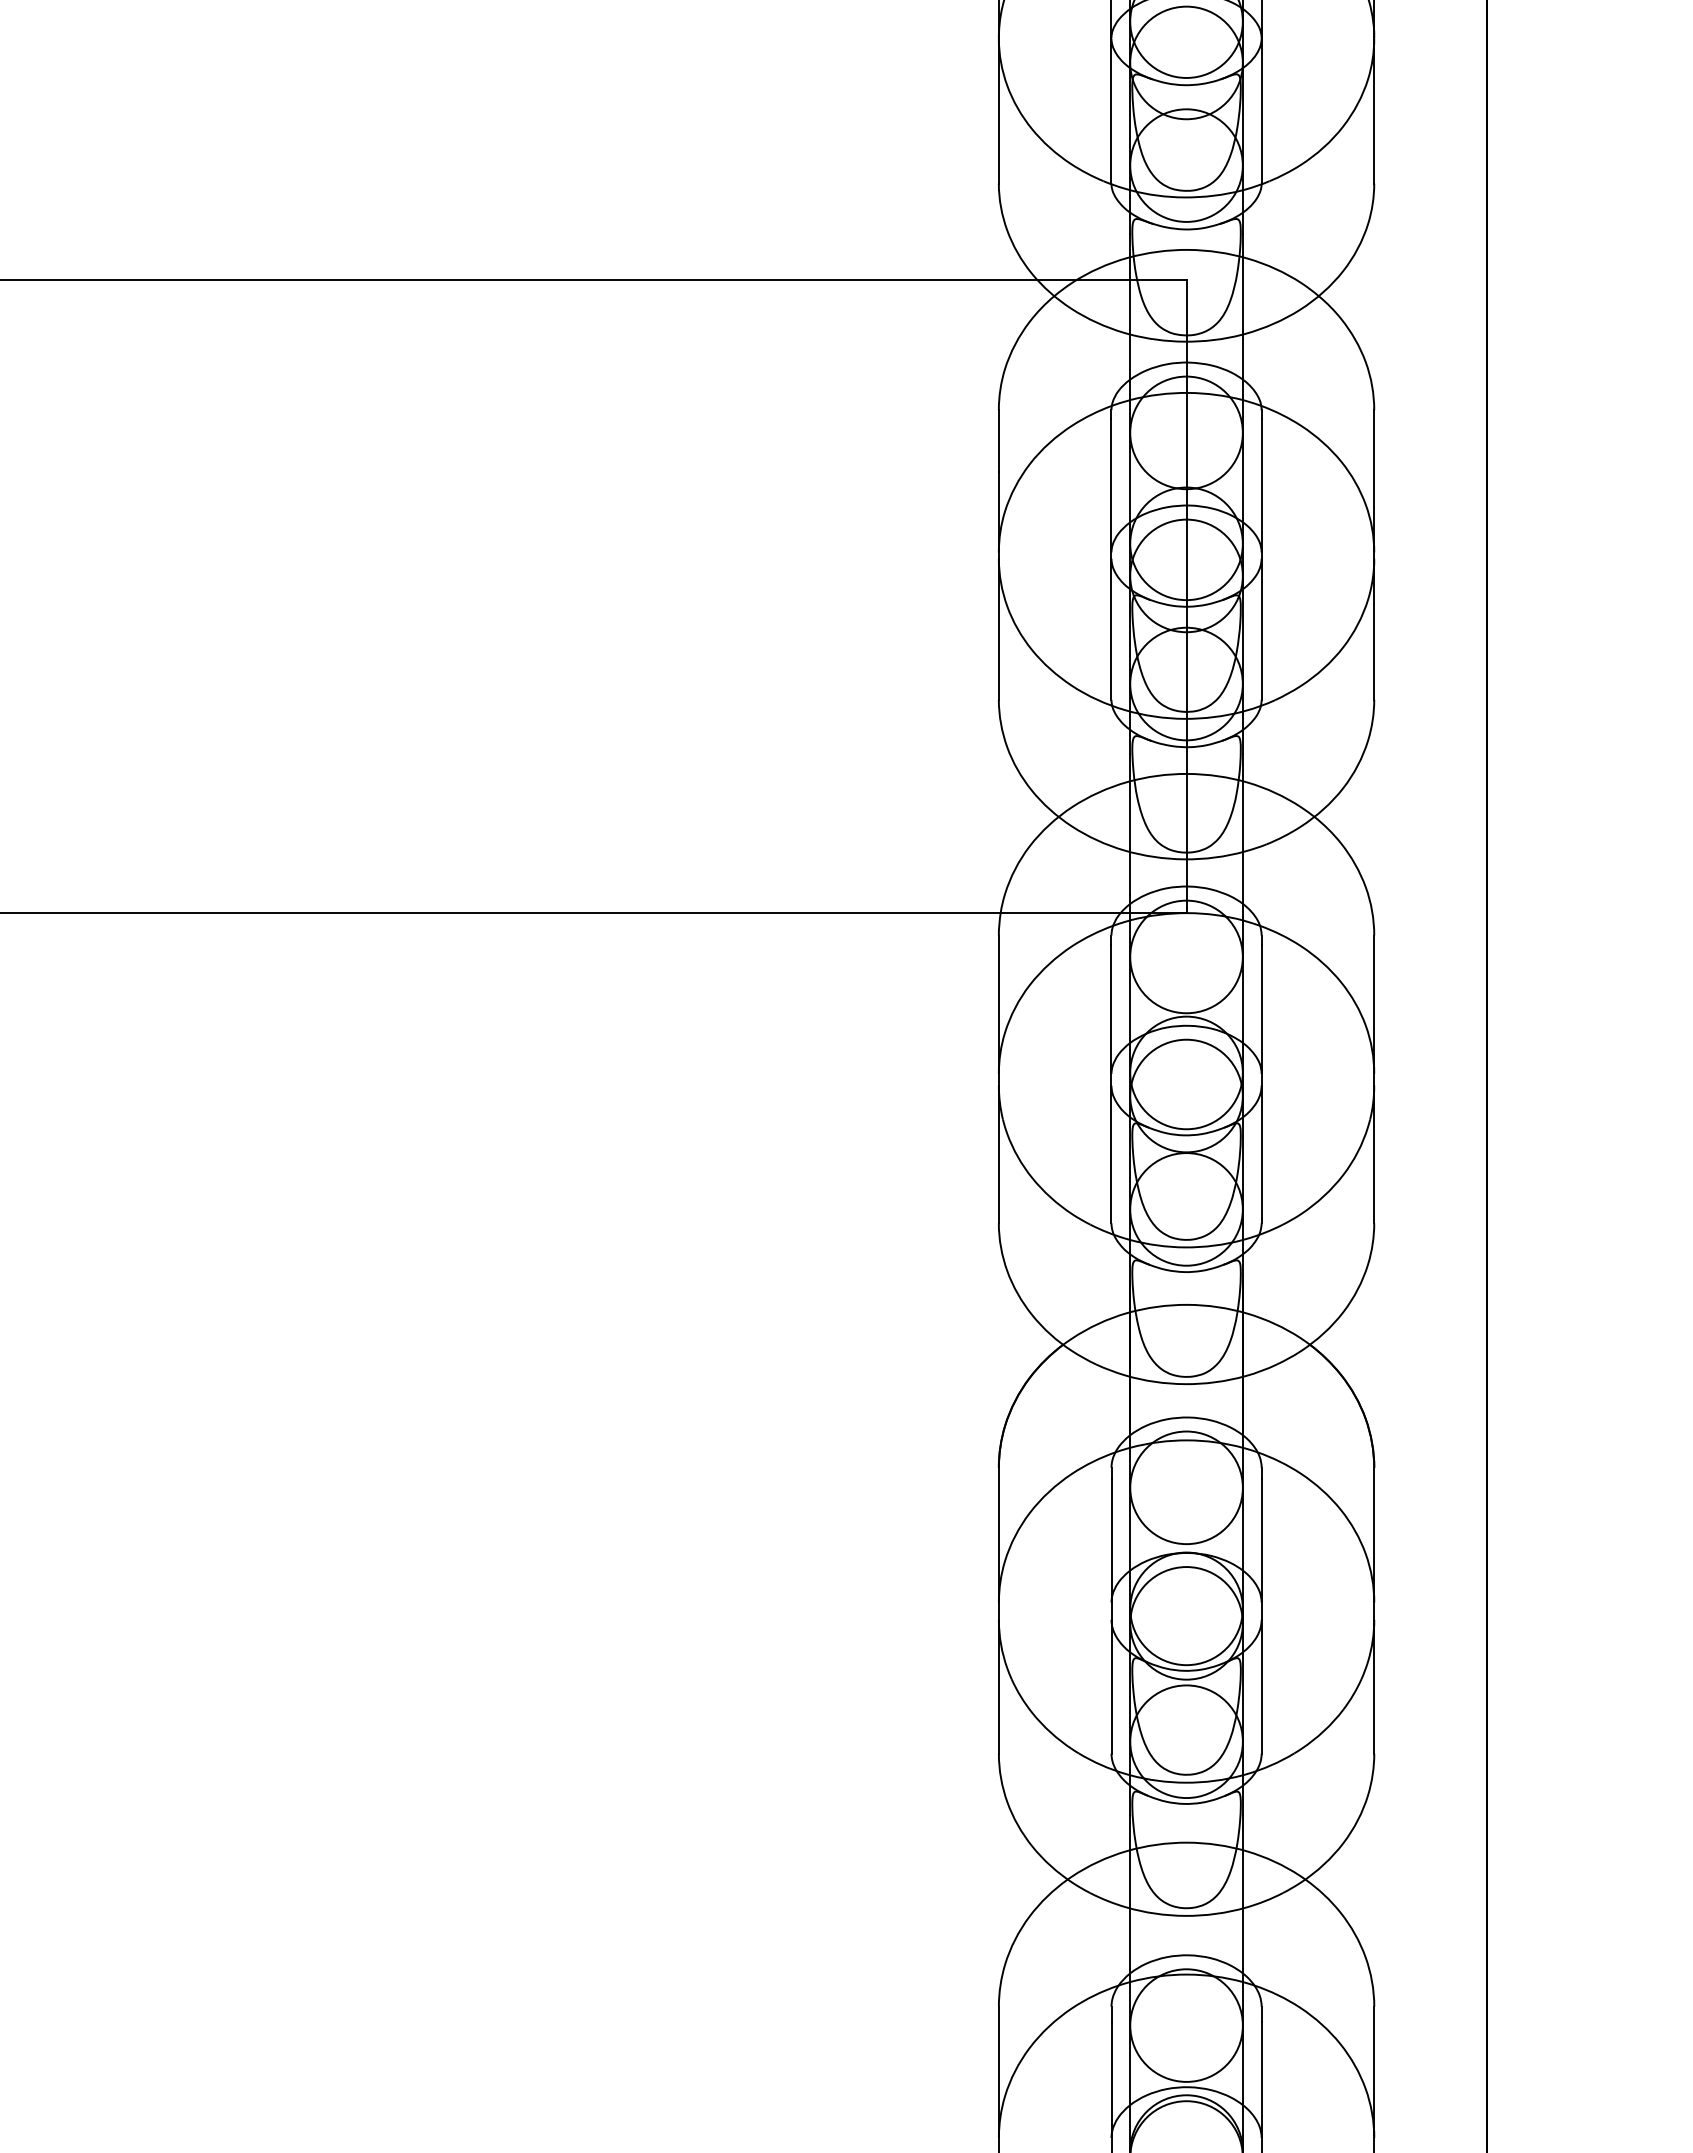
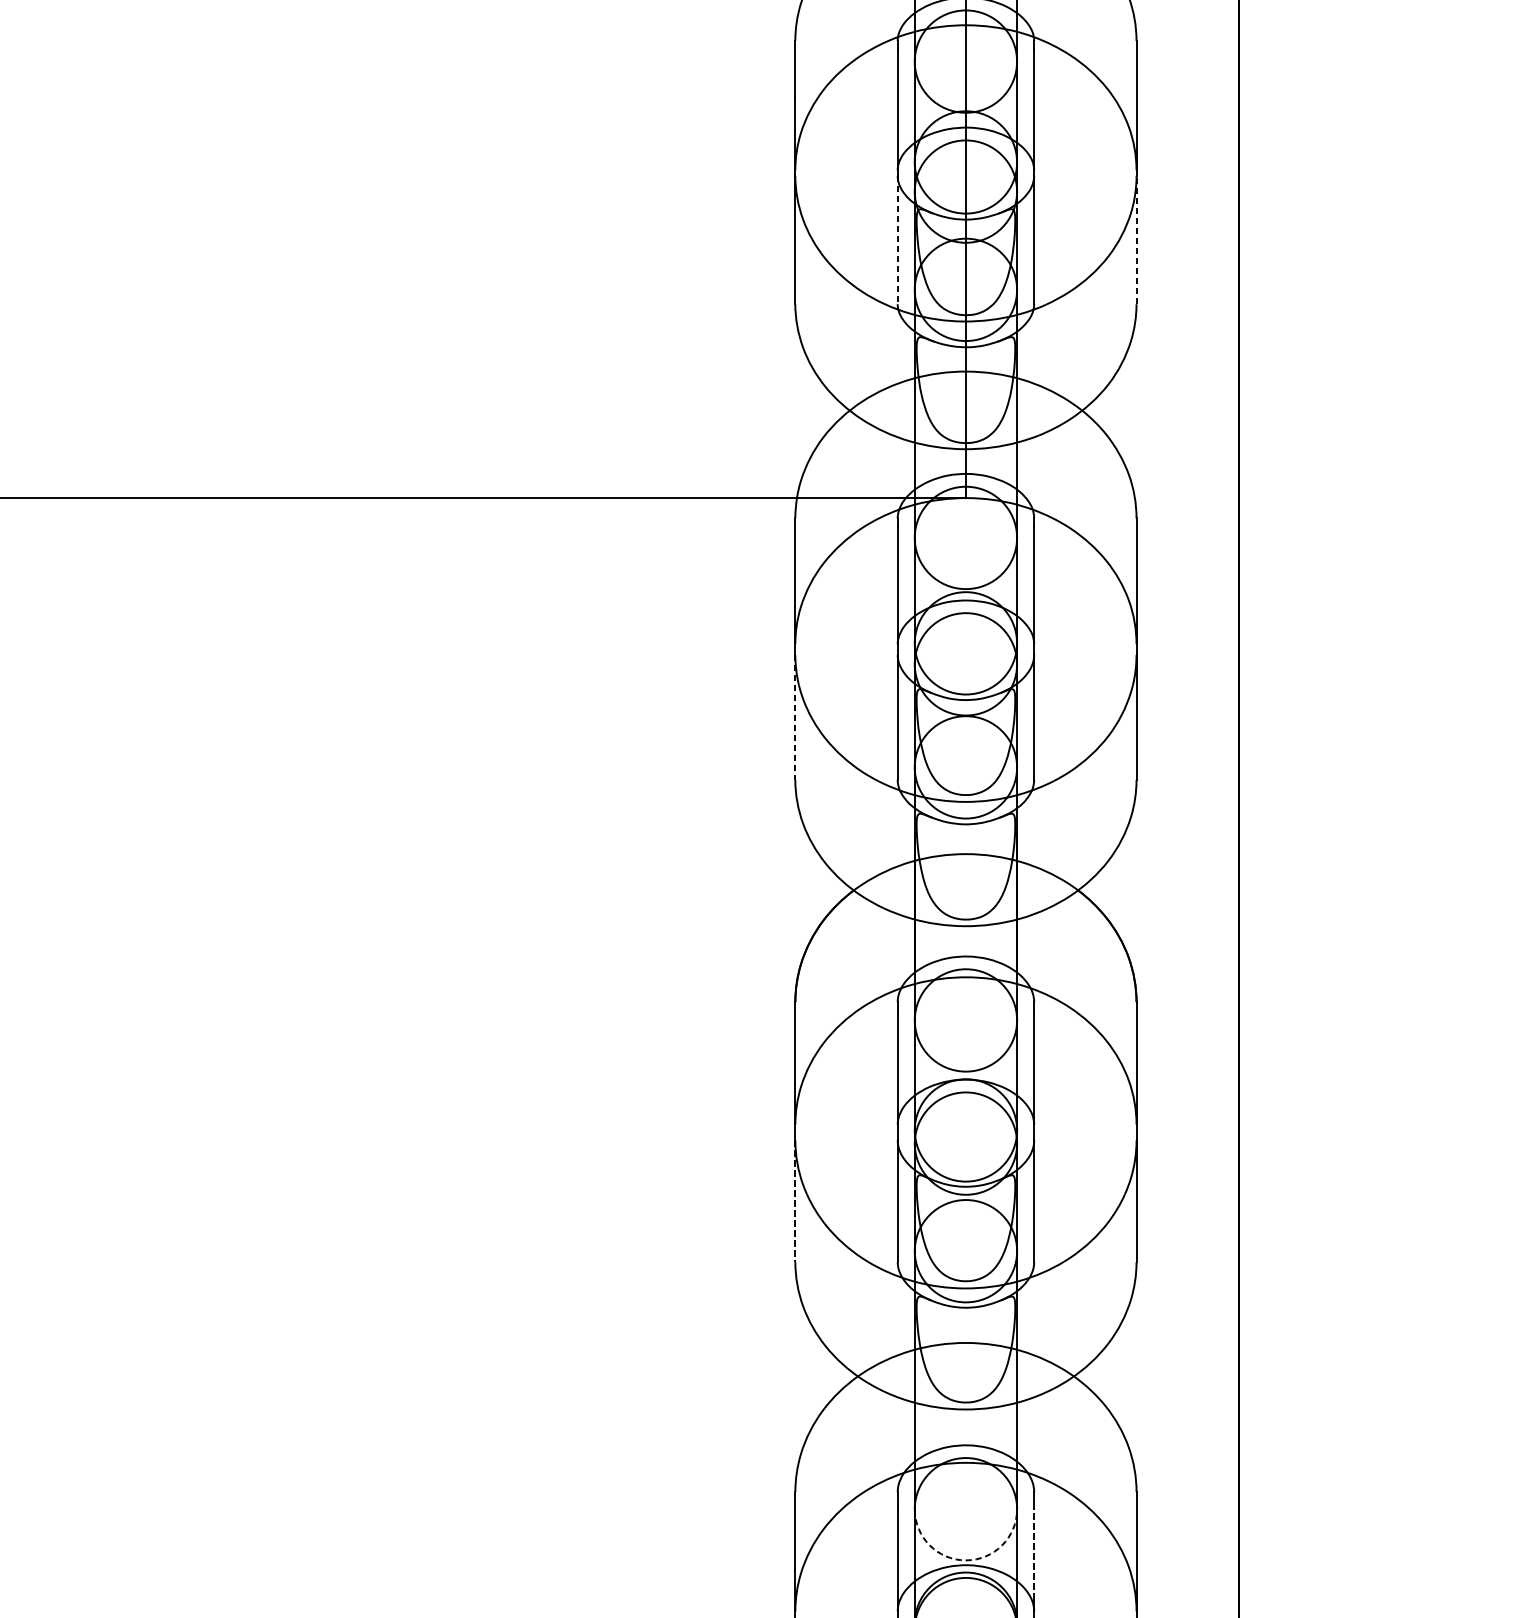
line: (1111, 629) -> (897, 240), solid -> dashed
line: (1374, 629) -> (1136, 240), solid -> dashed
line: (998, 1154) -> (795, 717), solid -> dashed
line: (998, 1686) -> (795, 1201), solid -> dashed
line: (1261, 2073) -> (1034, 1552), solid -> dashed
arc: (1186, 2081) -> (965, 1560), solid -> dashed

